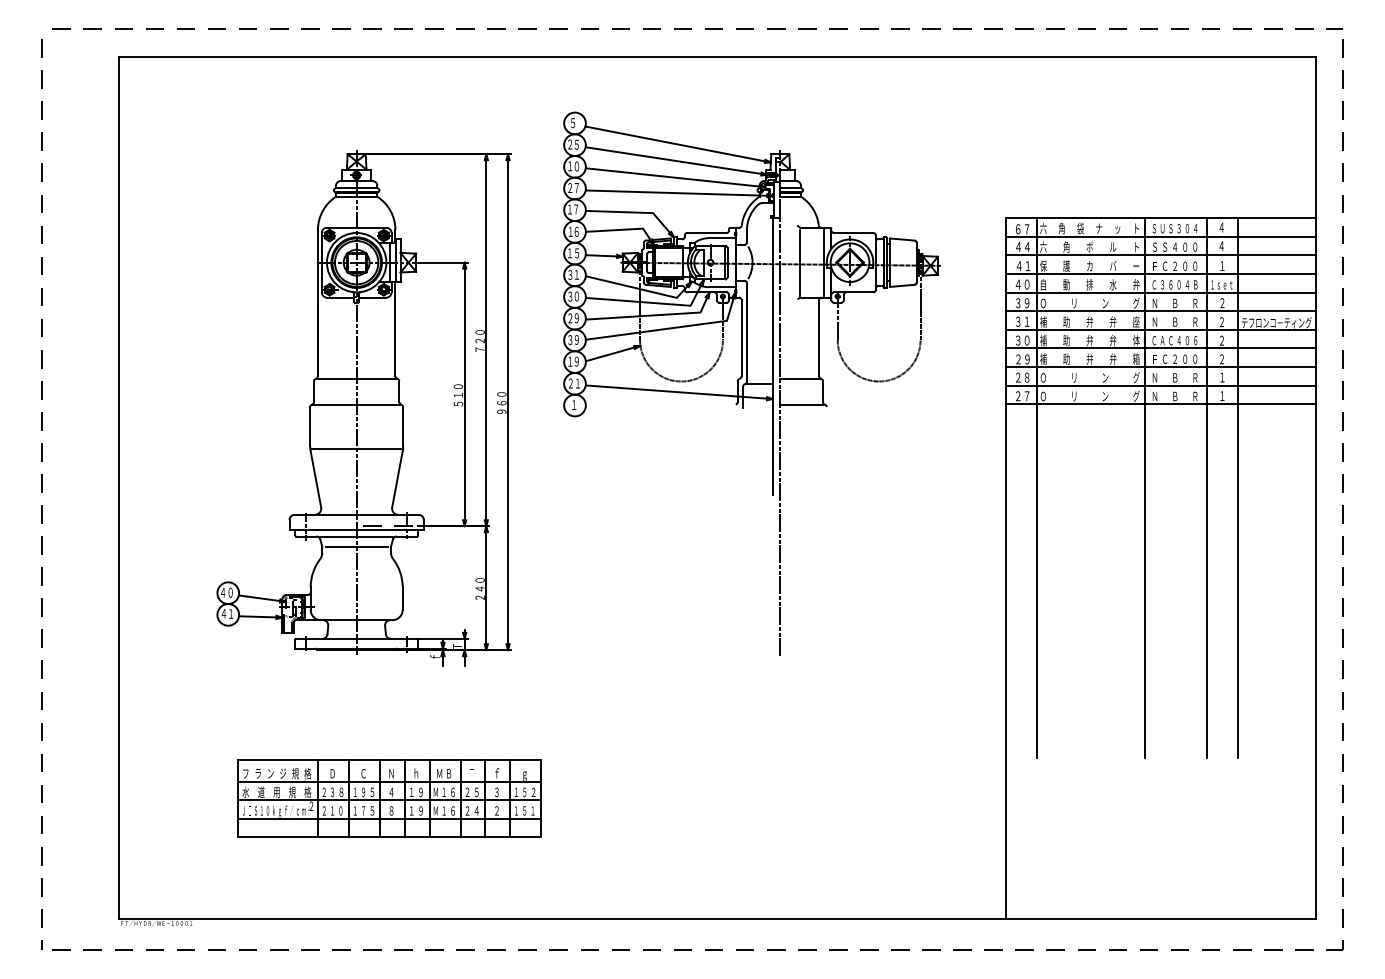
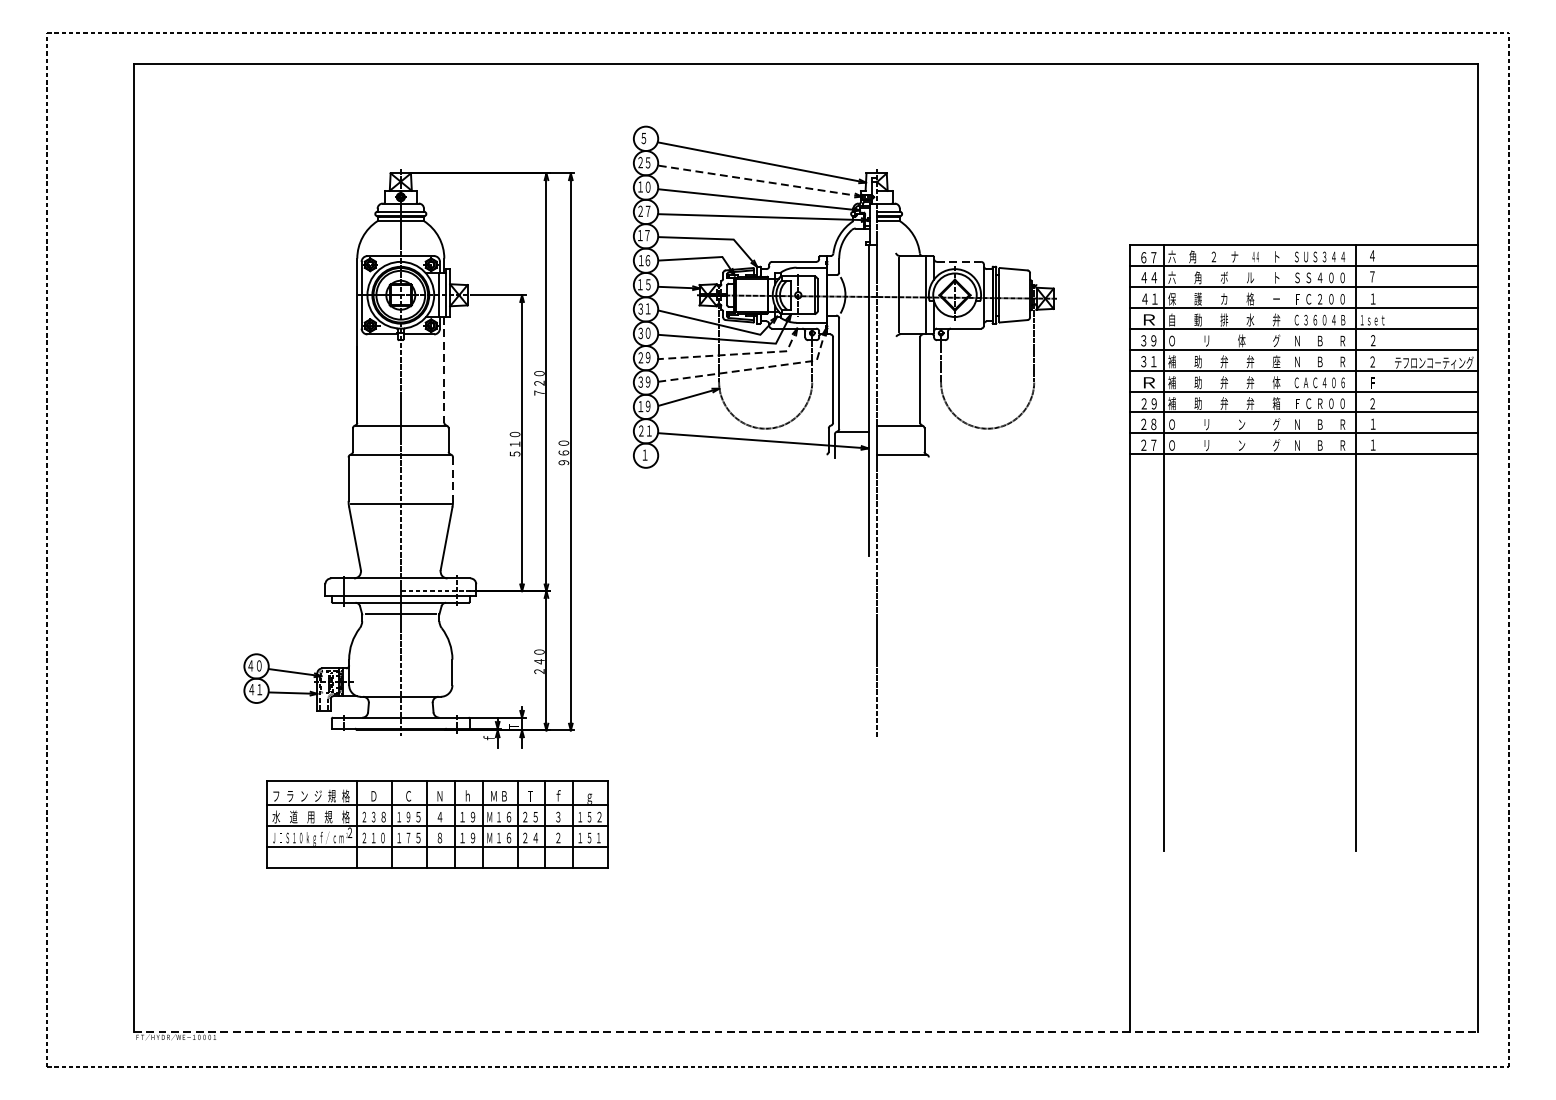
line: (676, 161) -> (760, 181), solid -> dashed
text: (1080, 228) -> (1213, 256), 袋 -> ２
text: (1117, 228) -> (1255, 256), ッ -> ４４
text: (1187, 228) -> (1333, 256), ０ -> ４
line: (853, 232) -> (958, 261), solid -> dashed
text: (1221, 246) -> (1372, 277), ４ -> ７
text: (1112, 265) -> (1249, 298), バ -> 格
text: (1022, 284) -> (1148, 319), ４０ -> Ｒ
text: (1105, 302) -> (1241, 339), ン -> 体
line: (654, 315) -> (735, 354), solid -> dashed
line: (671, 328) -> (754, 369), solid -> dashed
line: (395, 329) -> (444, 370), solid -> dashed
text: (1022, 340) -> (1148, 382), ３０ -> Ｒ
text: (1221, 340) -> (1372, 382), ２ -> Ｆ
text: (1175, 358) -> (1320, 402), ２ -> Ｒ
line: (403, 426) -> (453, 479), solid -> dashed
line: (1145, 487) -> (1286, 547), removed
line: (1238, 487) -> (1391, 547), removed
part: (389, 798) -> (437, 824), moved
line: (717, 918) -> (806, 1031), solid -> dashed

